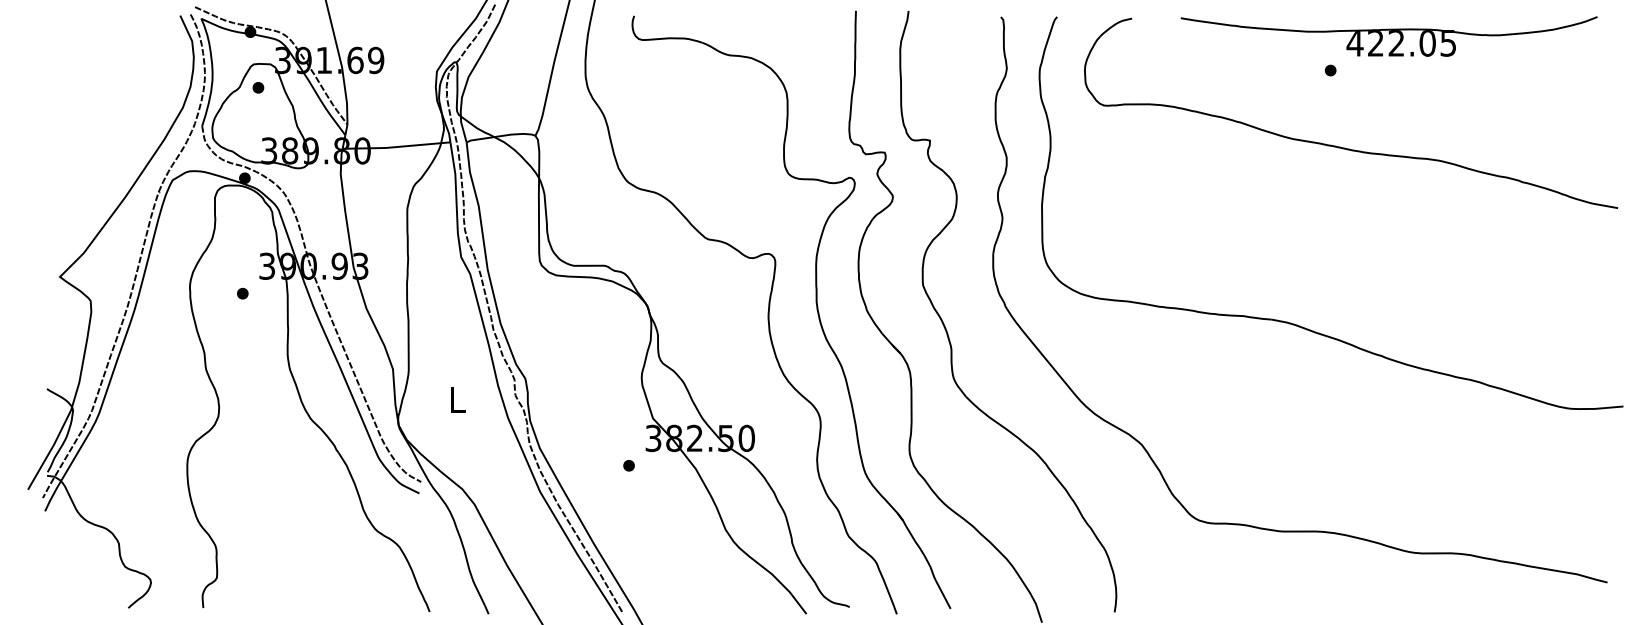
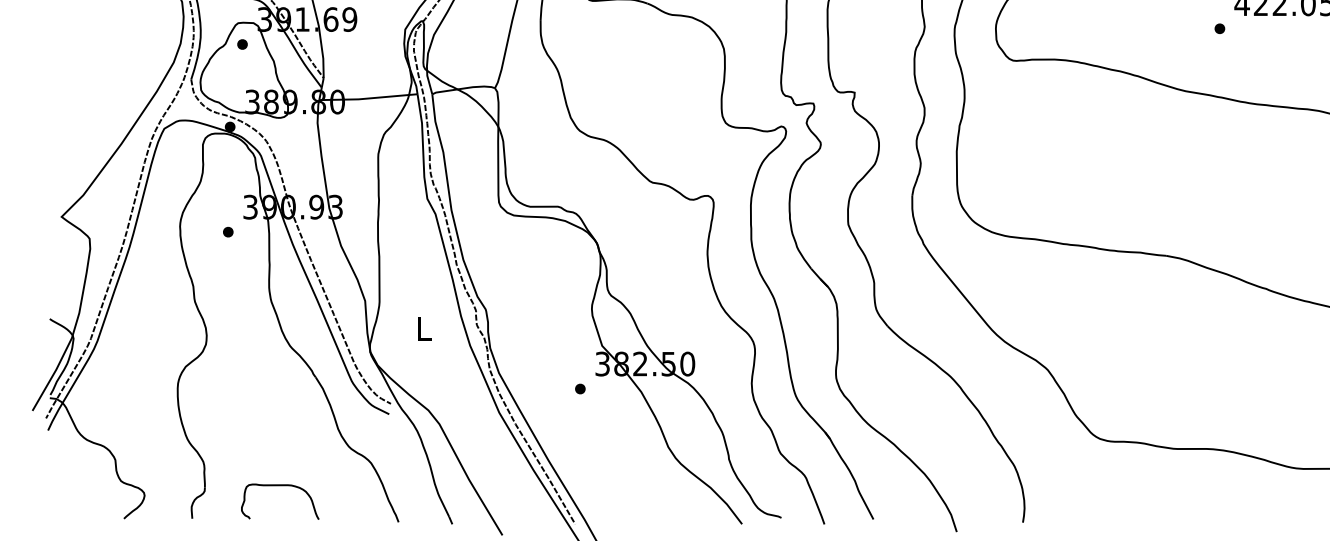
curve: (299, 572) -> (279, 486), added

